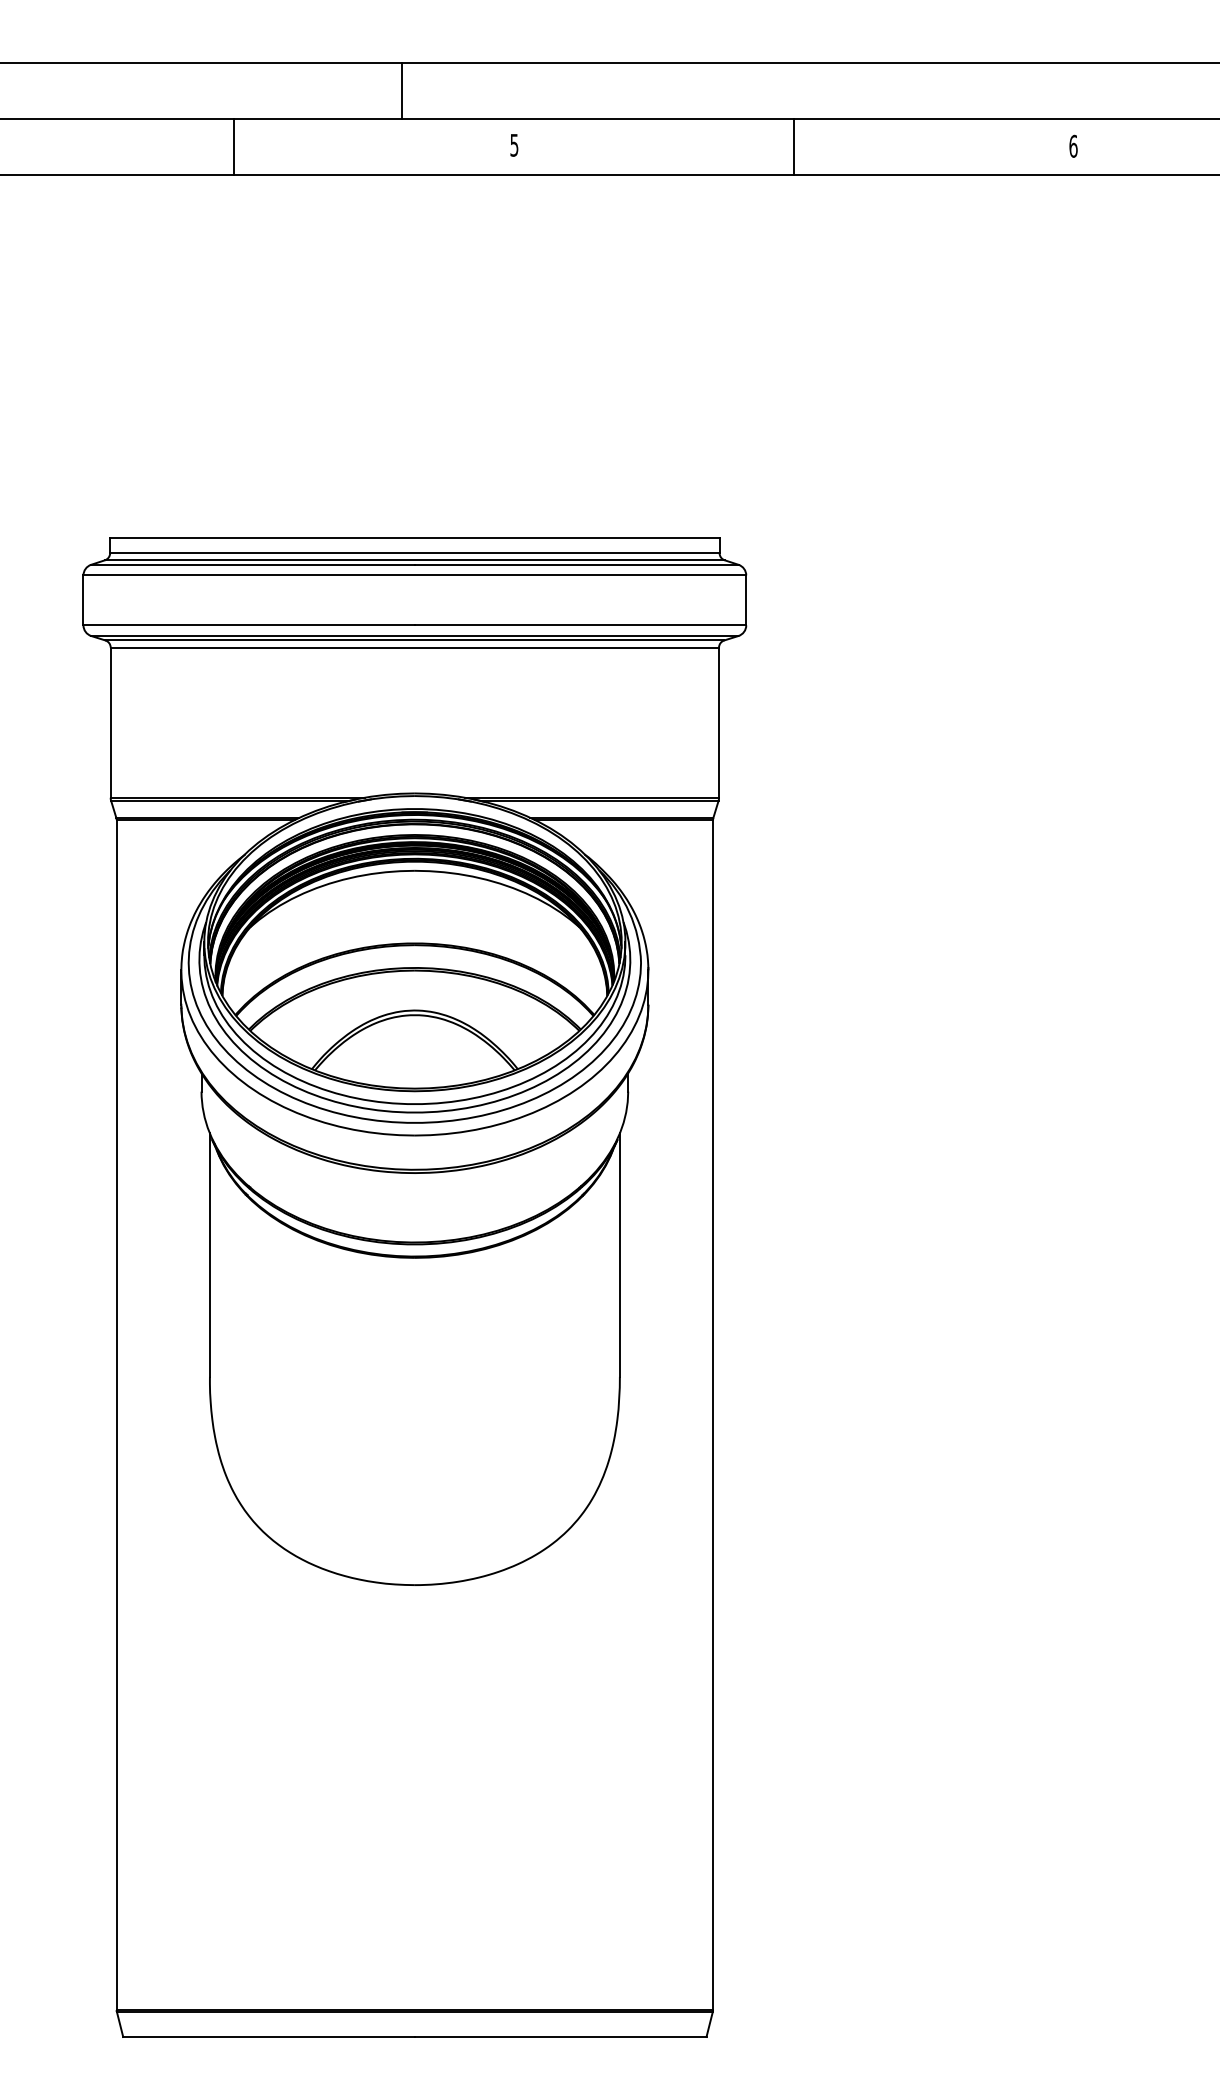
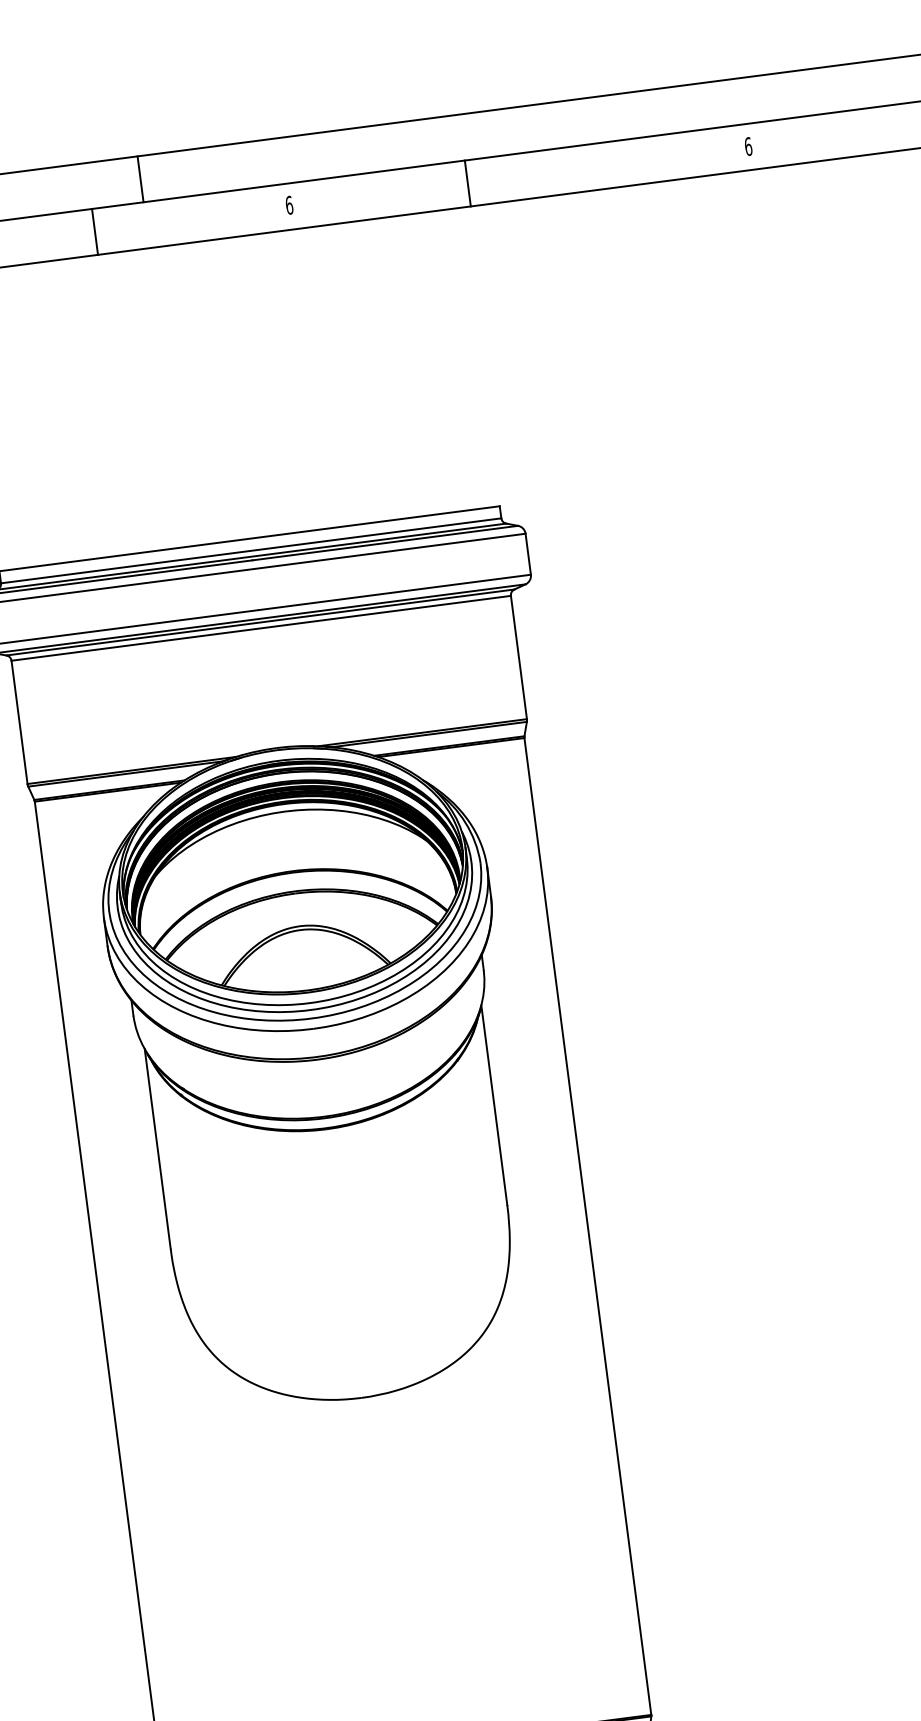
line: (402, 90) -> (140, 178), moved
text: (514, 144) -> (289, 204), 5 -> 6
line: (234, 146) -> (95, 231), moved
line: (793, 146) -> (467, 183), moved

